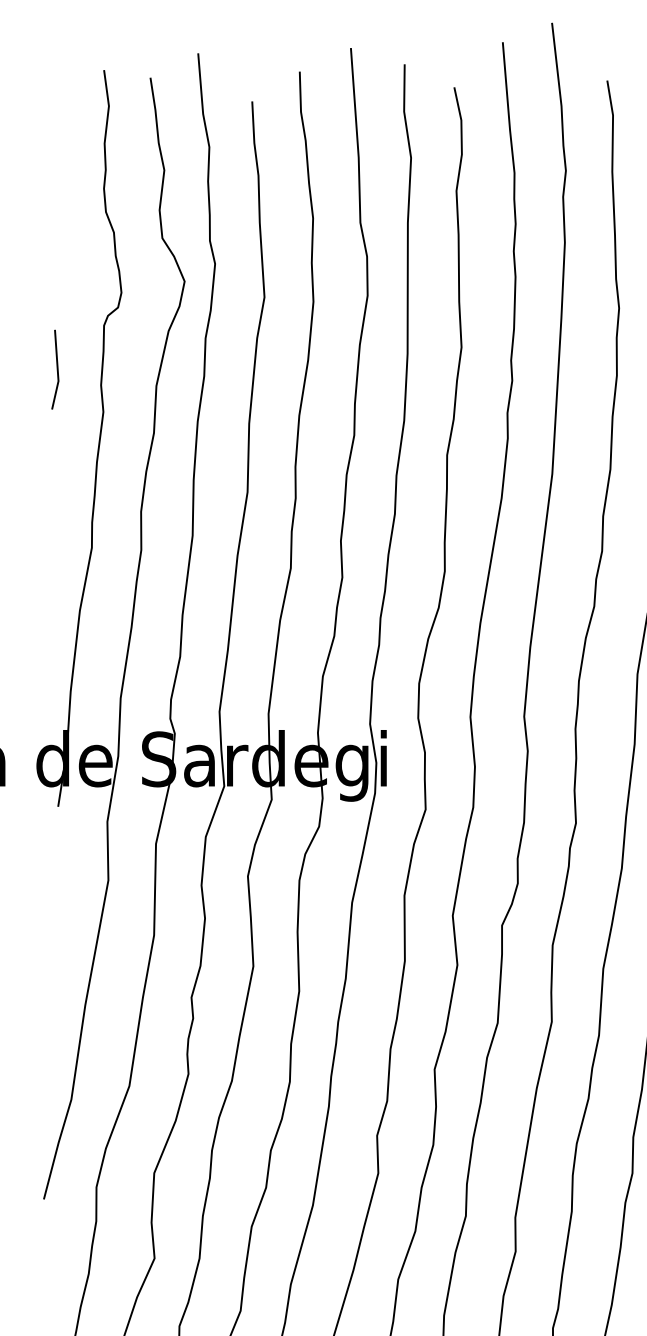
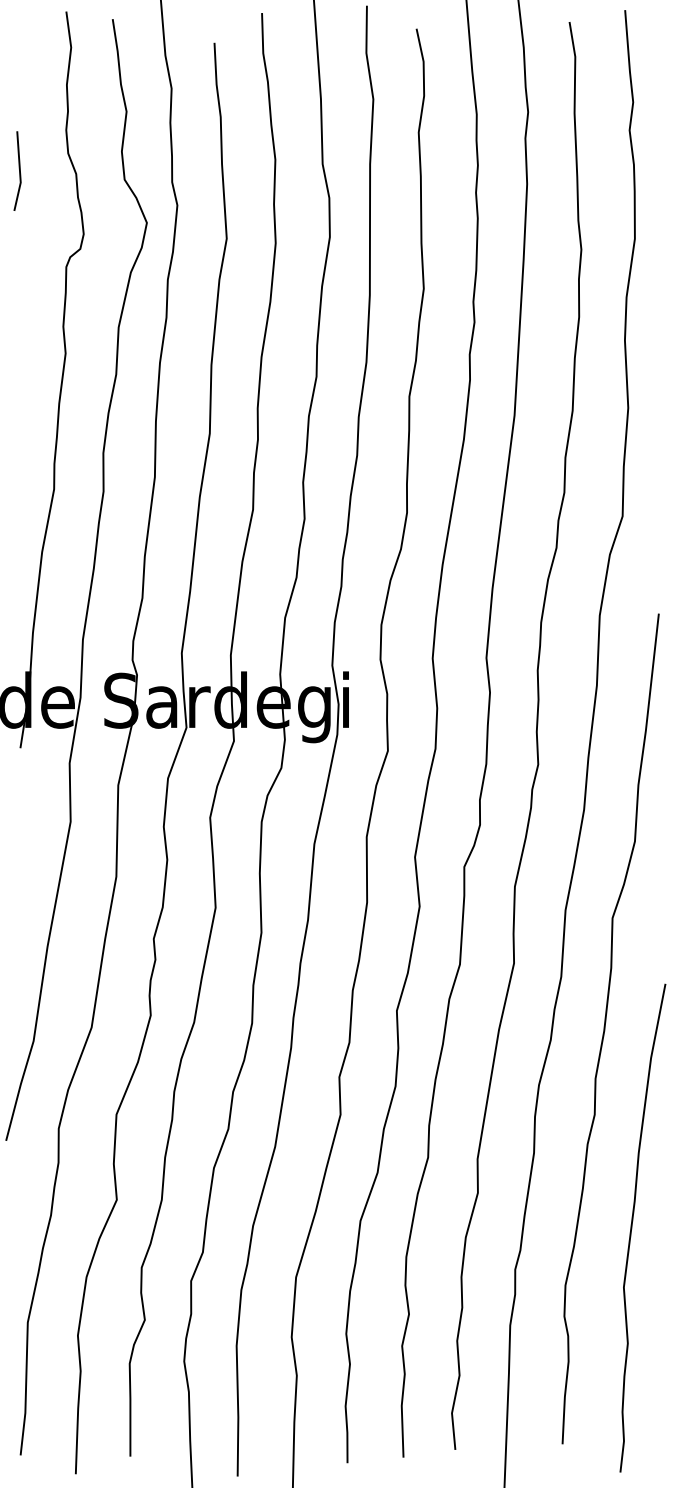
line: (57, 369) -> (19, 170), moved

